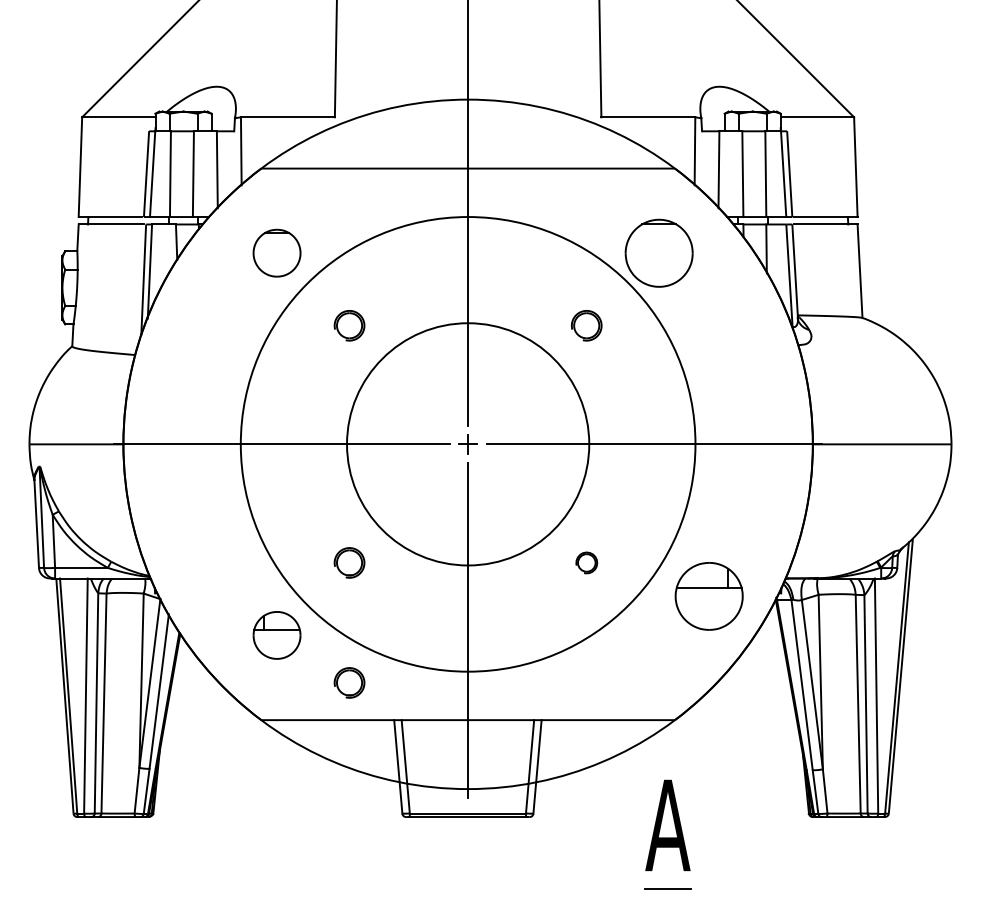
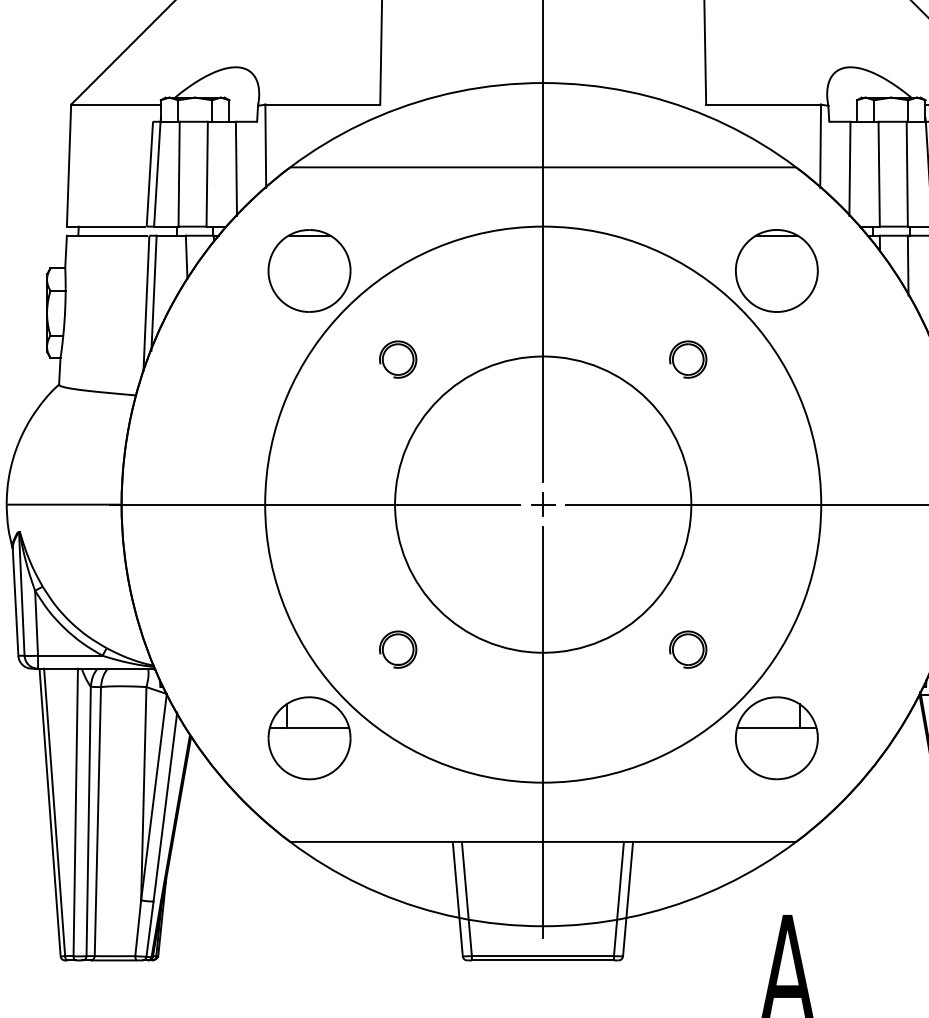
part: (276, 252) -> (308, 270), size x1.43
part: (586, 562) -> (687, 649), size x1.43
part: (708, 596) -> (776, 738), moved
part: (276, 635) -> (308, 738), size x1.43
part: (349, 682) -> (398, 795), removed

